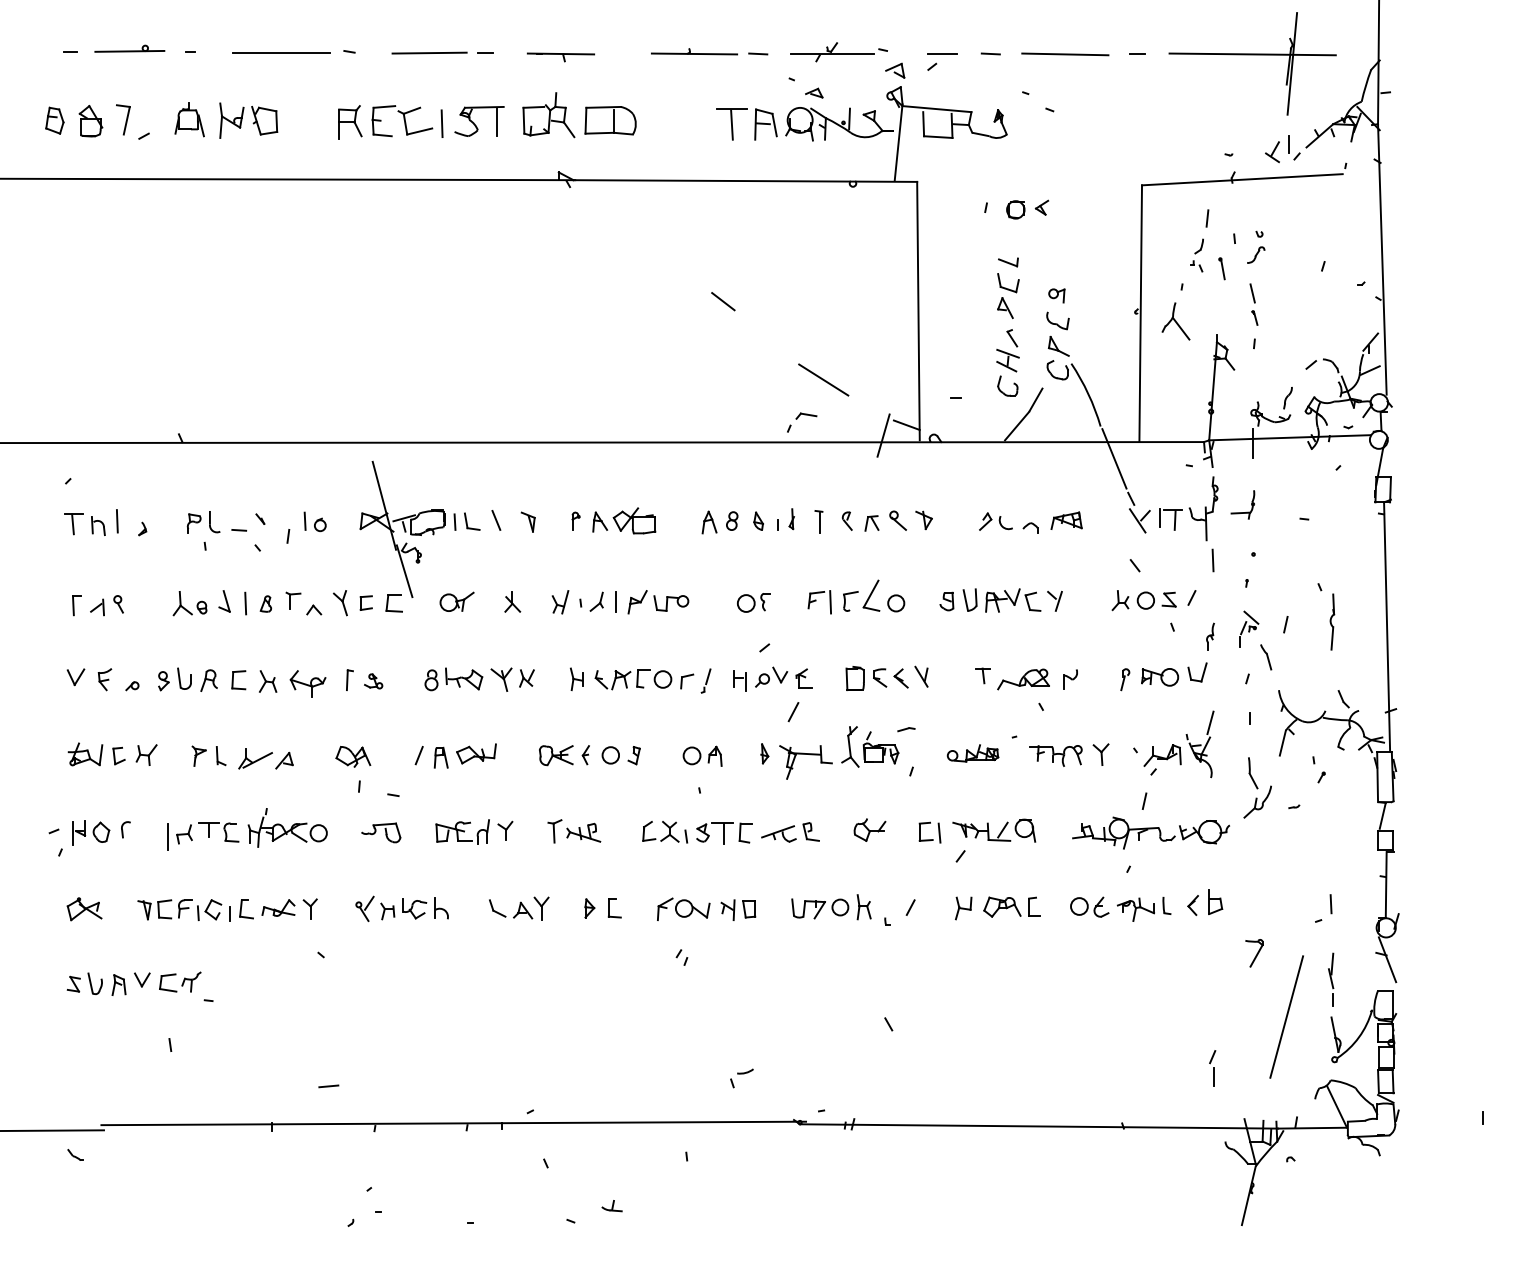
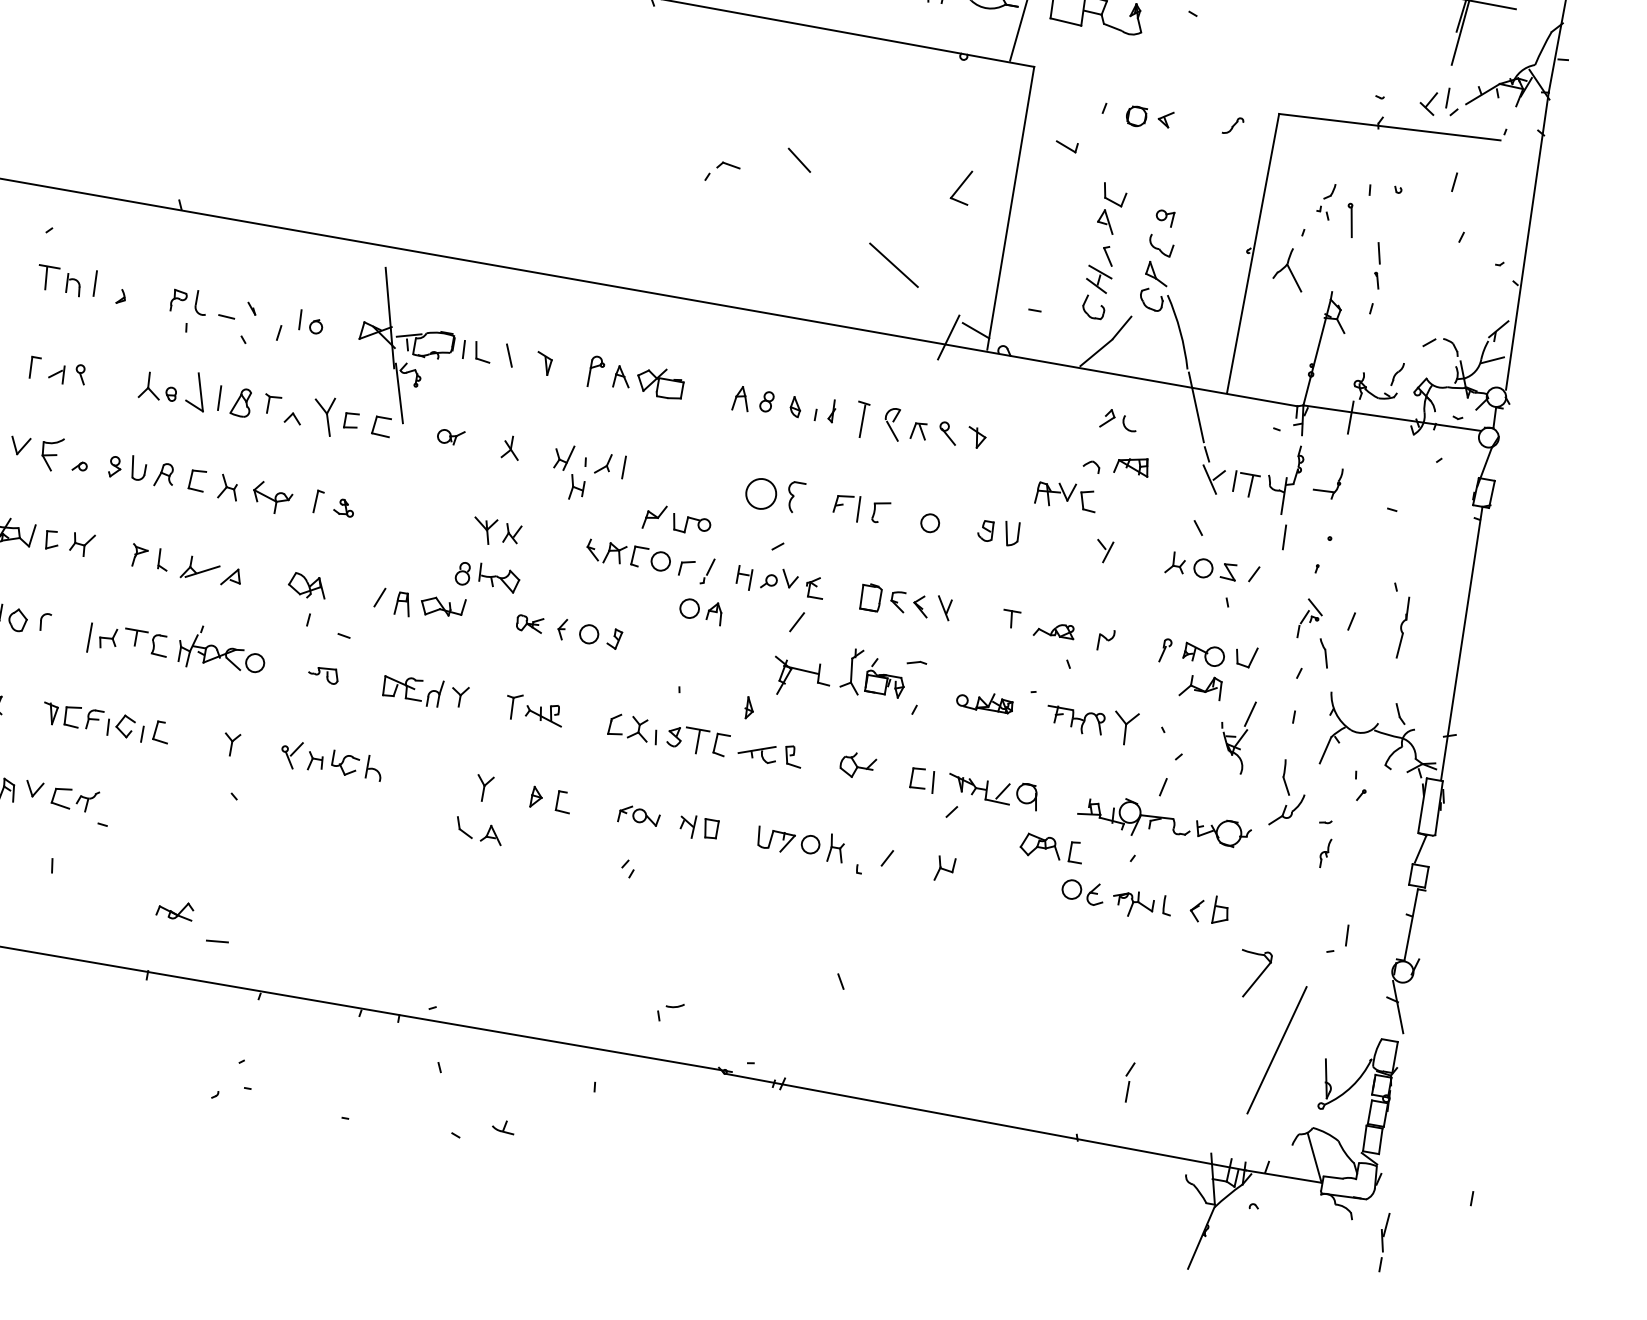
line: (1207, 218) -> (1454, 182), moved
part: (1256, 254) -> (1233, 125), moved
part: (1008, 262) -> (1066, 146), moved
part: (1221, 268) -> (1349, 220), size x1.4
part: (802, 422) -> (723, 172), moved
part: (575, 520) -> (595, 370), size x1.6
part: (846, 520) -> (891, 423), size x1.6
part: (818, 521) -> (861, 418), size x1.4
part: (995, 521) -> (1118, 420), moved
part: (871, 595) -> (961, 186), moved
part: (1013, 600) -> (1067, 495), moved
part: (224, 601) -> (196, 391), size x1.6
part: (456, 601) -> (450, 436), size x0.7
part: (658, 602) -> (677, 521), moved
part: (753, 602) -> (774, 494), size x1.6
part: (265, 603) -> (241, 401), size x1.6
part: (340, 603) -> (323, 416), size x1.4
part: (1210, 636) -> (1325, 853), moved
part: (576, 678) -> (576, 486), moved
part: (104, 679) -> (50, 453), size x1.4
part: (453, 679) -> (487, 577), moved
part: (1023, 679) -> (1054, 630), size x0.7
part: (764, 753) -> (749, 707), moved
part: (1100, 754) -> (1124, 727), size x1.4
part: (556, 755) -> (529, 623), size x0.7
part: (702, 755) -> (701, 610), moved
part: (1162, 755) -> (1201, 687), moved
part: (381, 832) -> (323, 674), size x0.7
part: (1011, 906) -> (1051, 847), moved
part: (278, 907) -> (175, 909), moved
part: (683, 908) -> (639, 815), size x0.7
part: (517, 911) -> (485, 834), moved
part: (1254, 953) -> (1254, 974), size x1.6
part: (1331, 979) -> (1382, 1241), moved
part: (1212, 1068) -> (1128, 1081), moved

